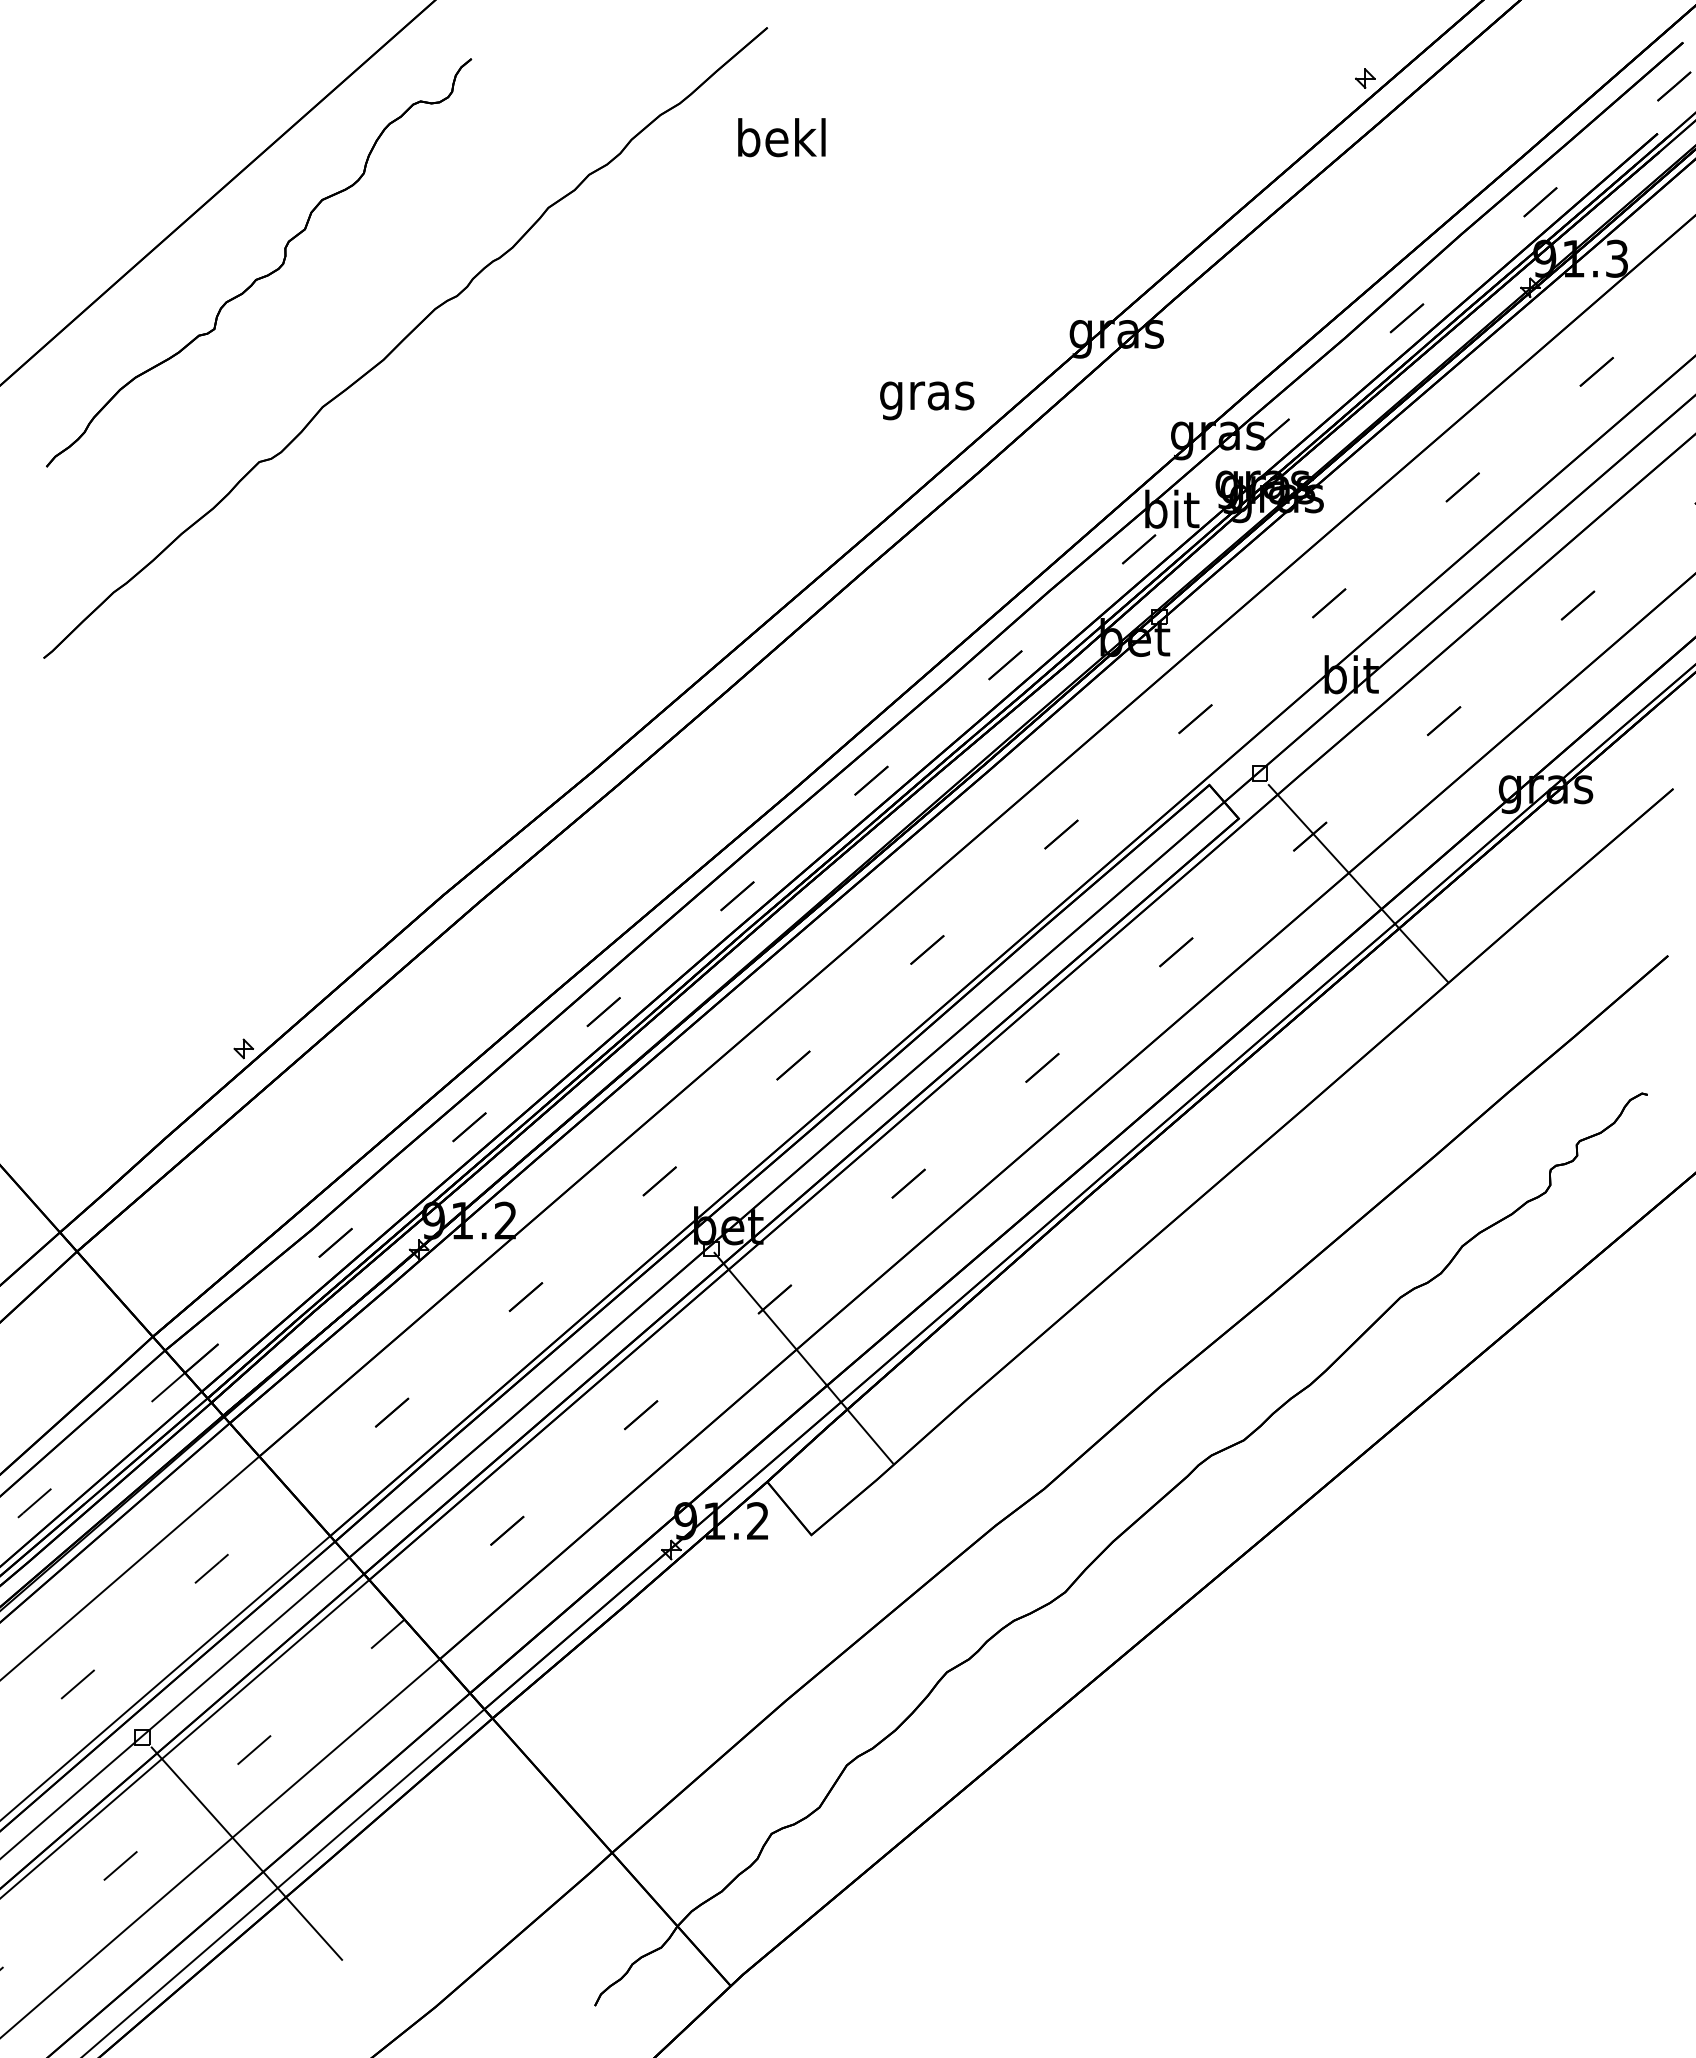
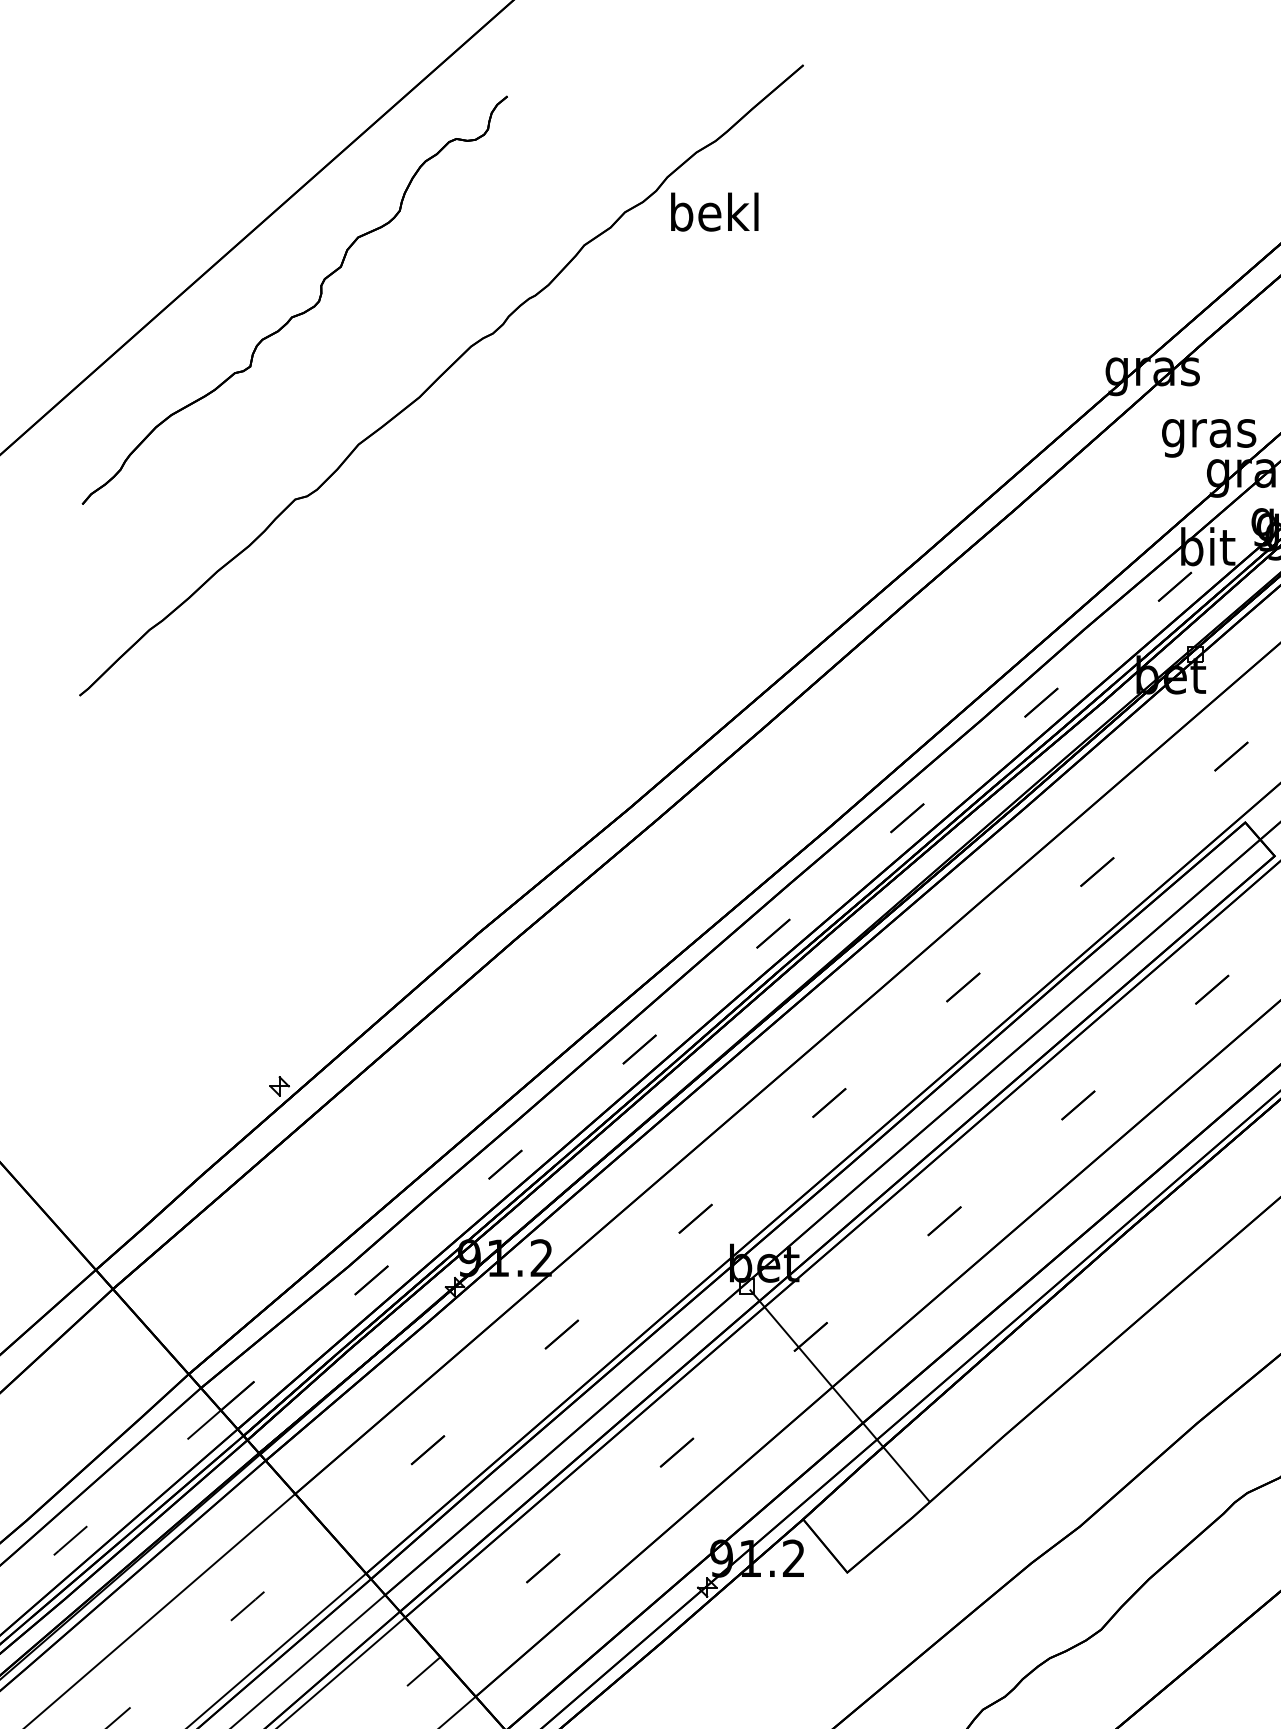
text: (781, 137) -> (714, 211), moved
text: (927, 400) -> (1209, 437), moved

